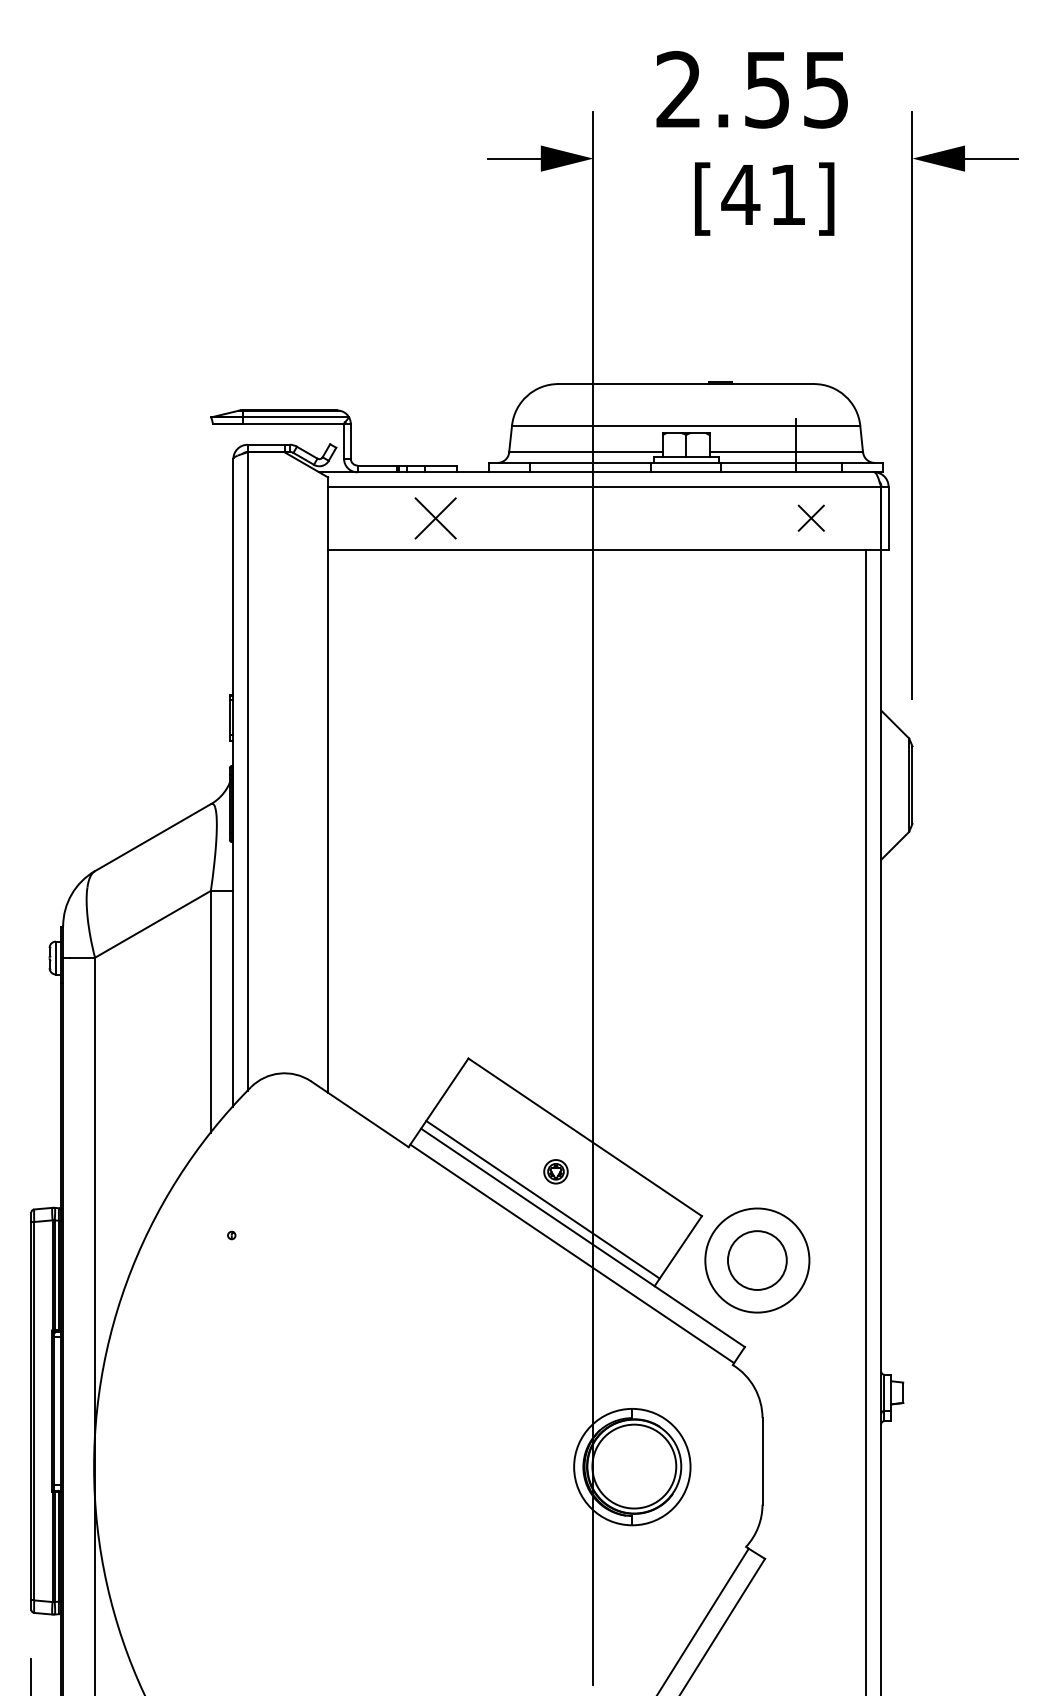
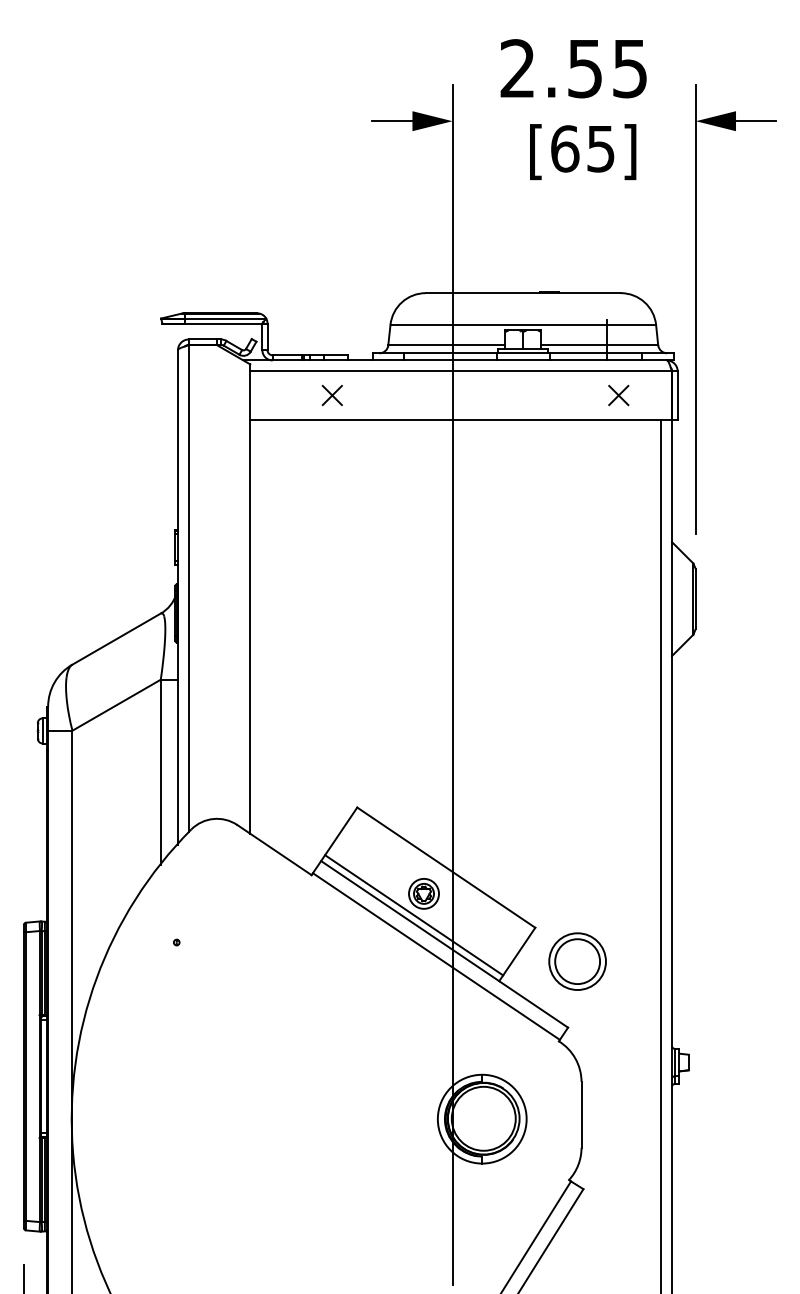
text: (763, 194) -> (582, 148), [41] -> [65]
part: (435, 517) -> (332, 394), size x0.62
part: (555, 1171) -> (423, 893), size x1.67
circle: (757, 1260) -> (577, 961), size x0.71

